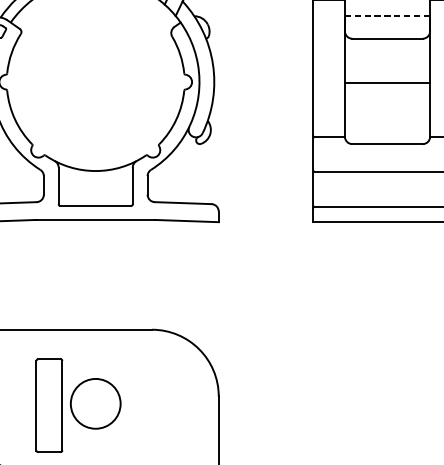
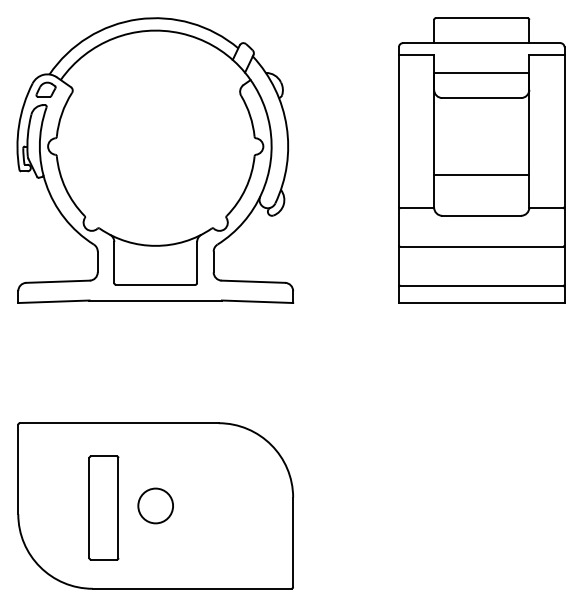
line: (387, 15) -> (481, 72), dashed -> solid
line: (387, 82) -> (481, 174), moved
circle: (95, 403) -> (155, 505), size x0.62

